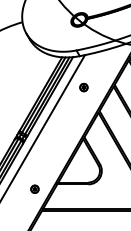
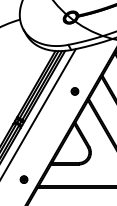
part: (83, 87) -> (74, 91), moved
part: (34, 188) -> (23, 178), moved

